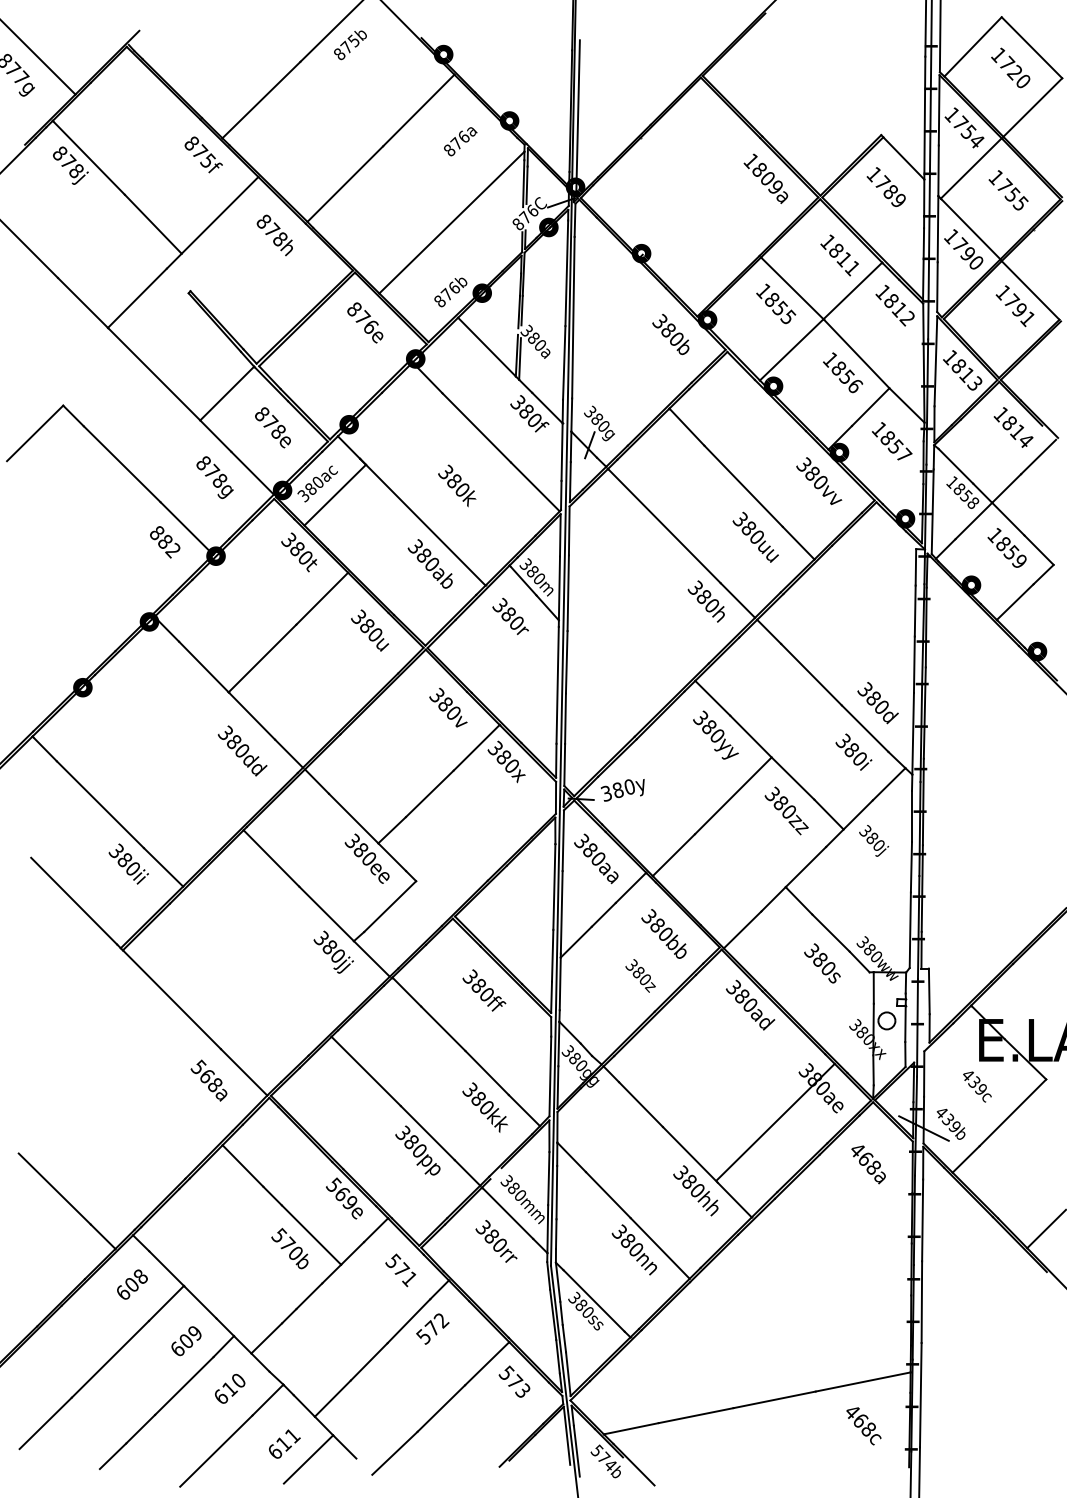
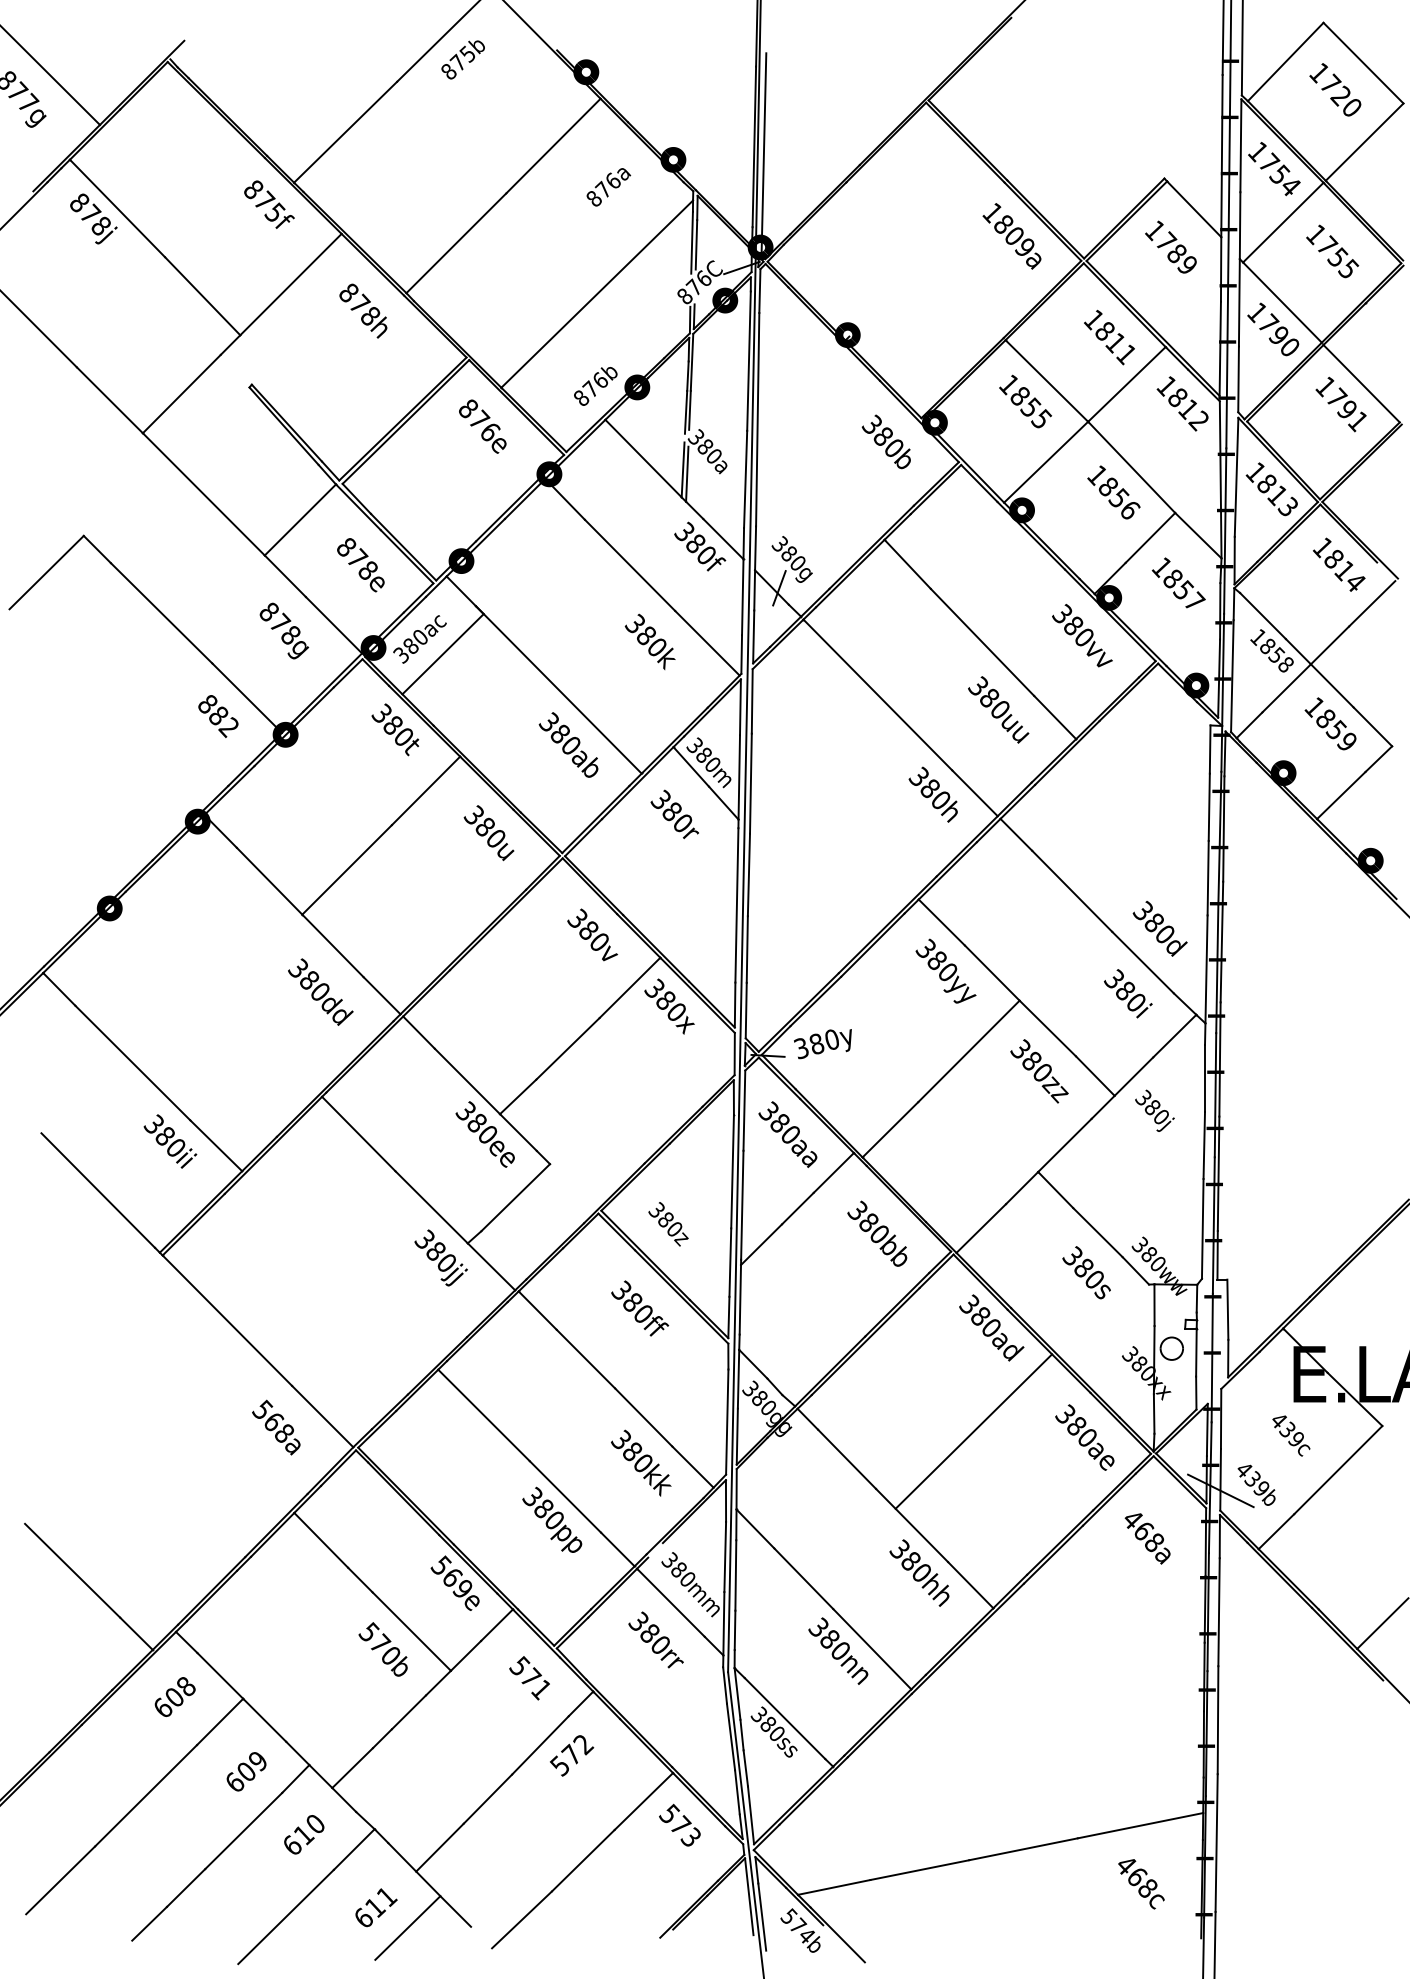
text: (456, 485) -> (649, 641), moved
text: (640, 976) -> (668, 1224), moved
line: (775, 1122) -> (973, 1431), moved

